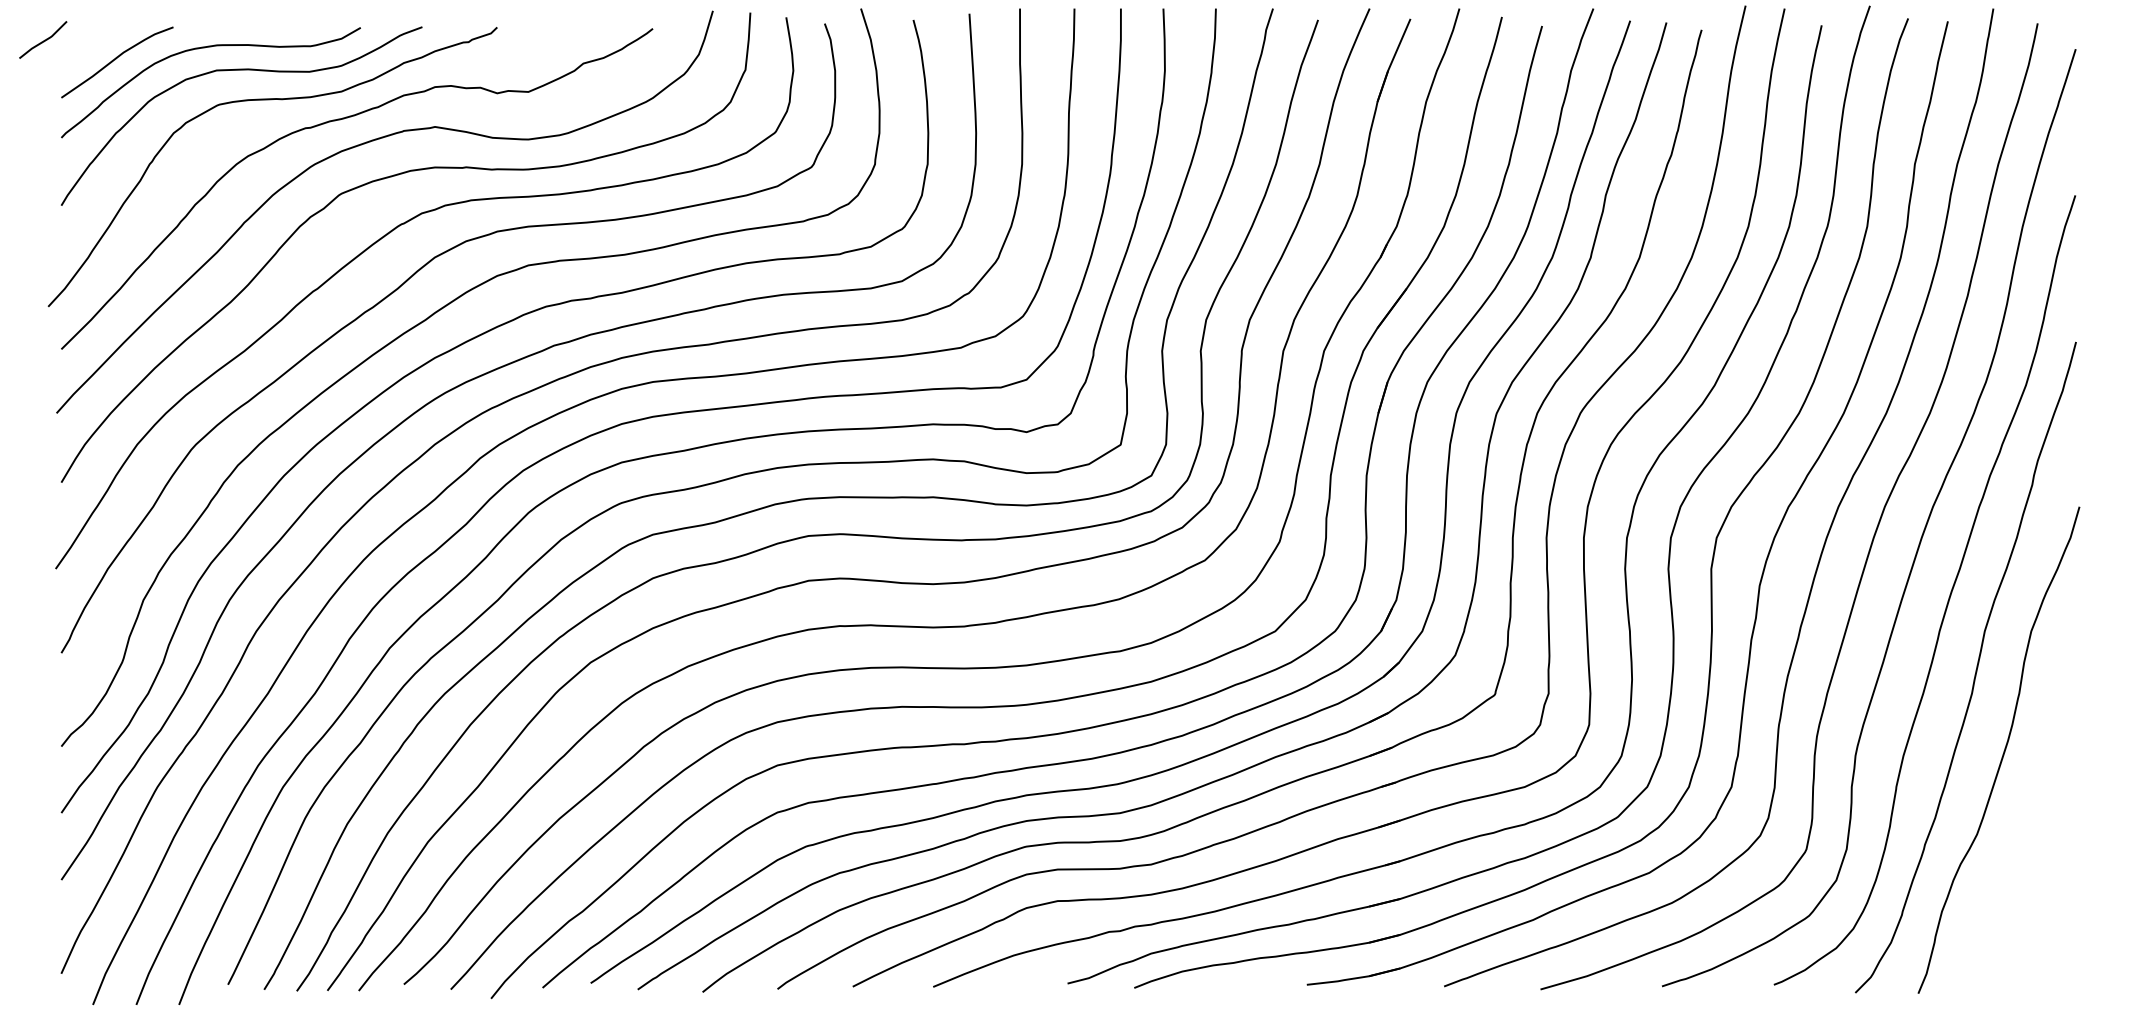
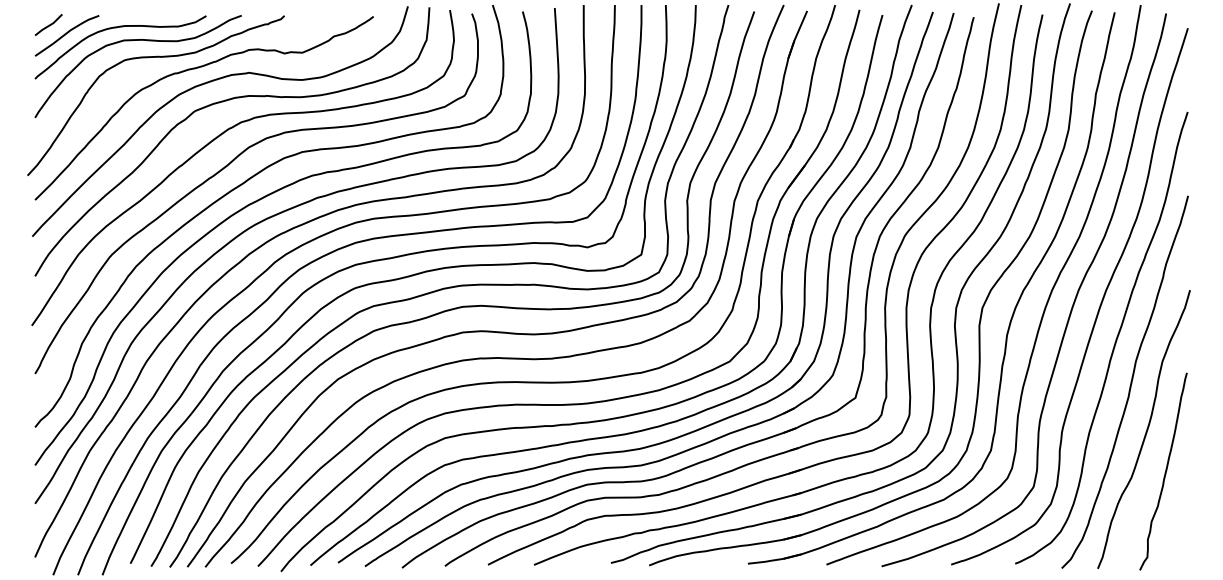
line: (44, 39) -> (49, 24), moved
curve: (2034, 825) -> (1164, 472), added

